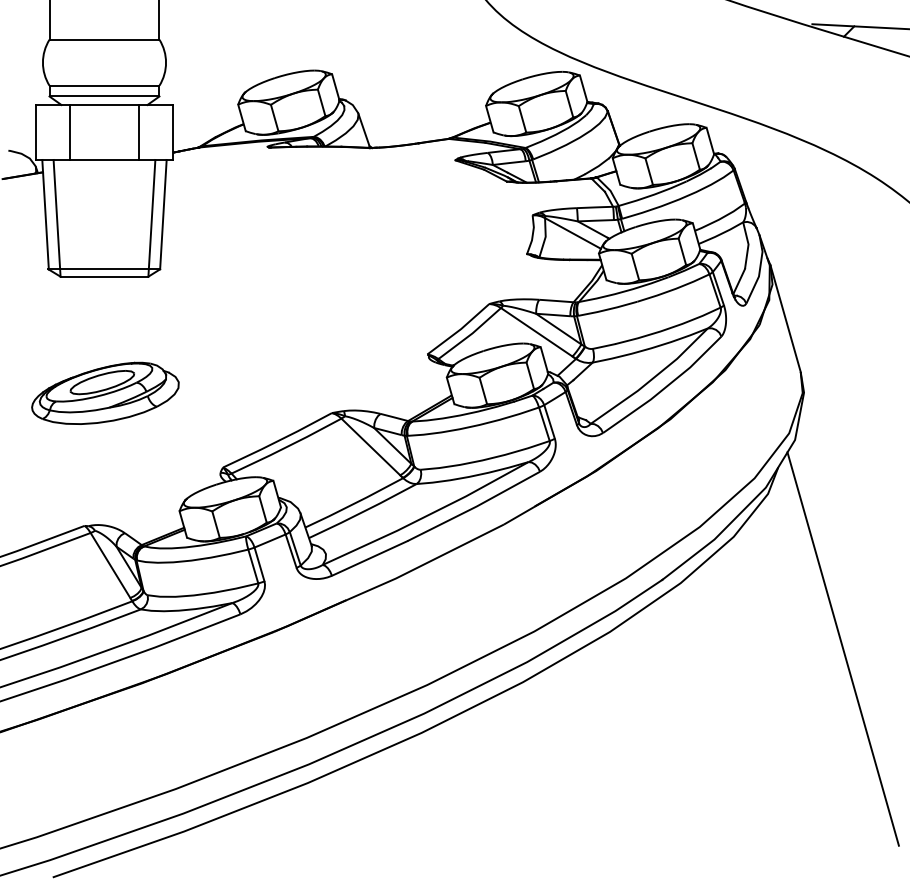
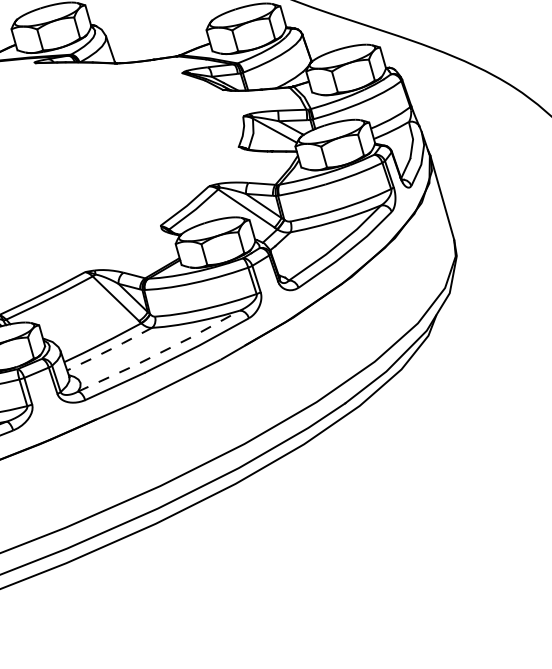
line: (363, 511) -> (110, 349), solid -> dashed
line: (426, 516) -> (159, 353), solid -> dashed
line: (842, 648) -> (487, 457), removed

